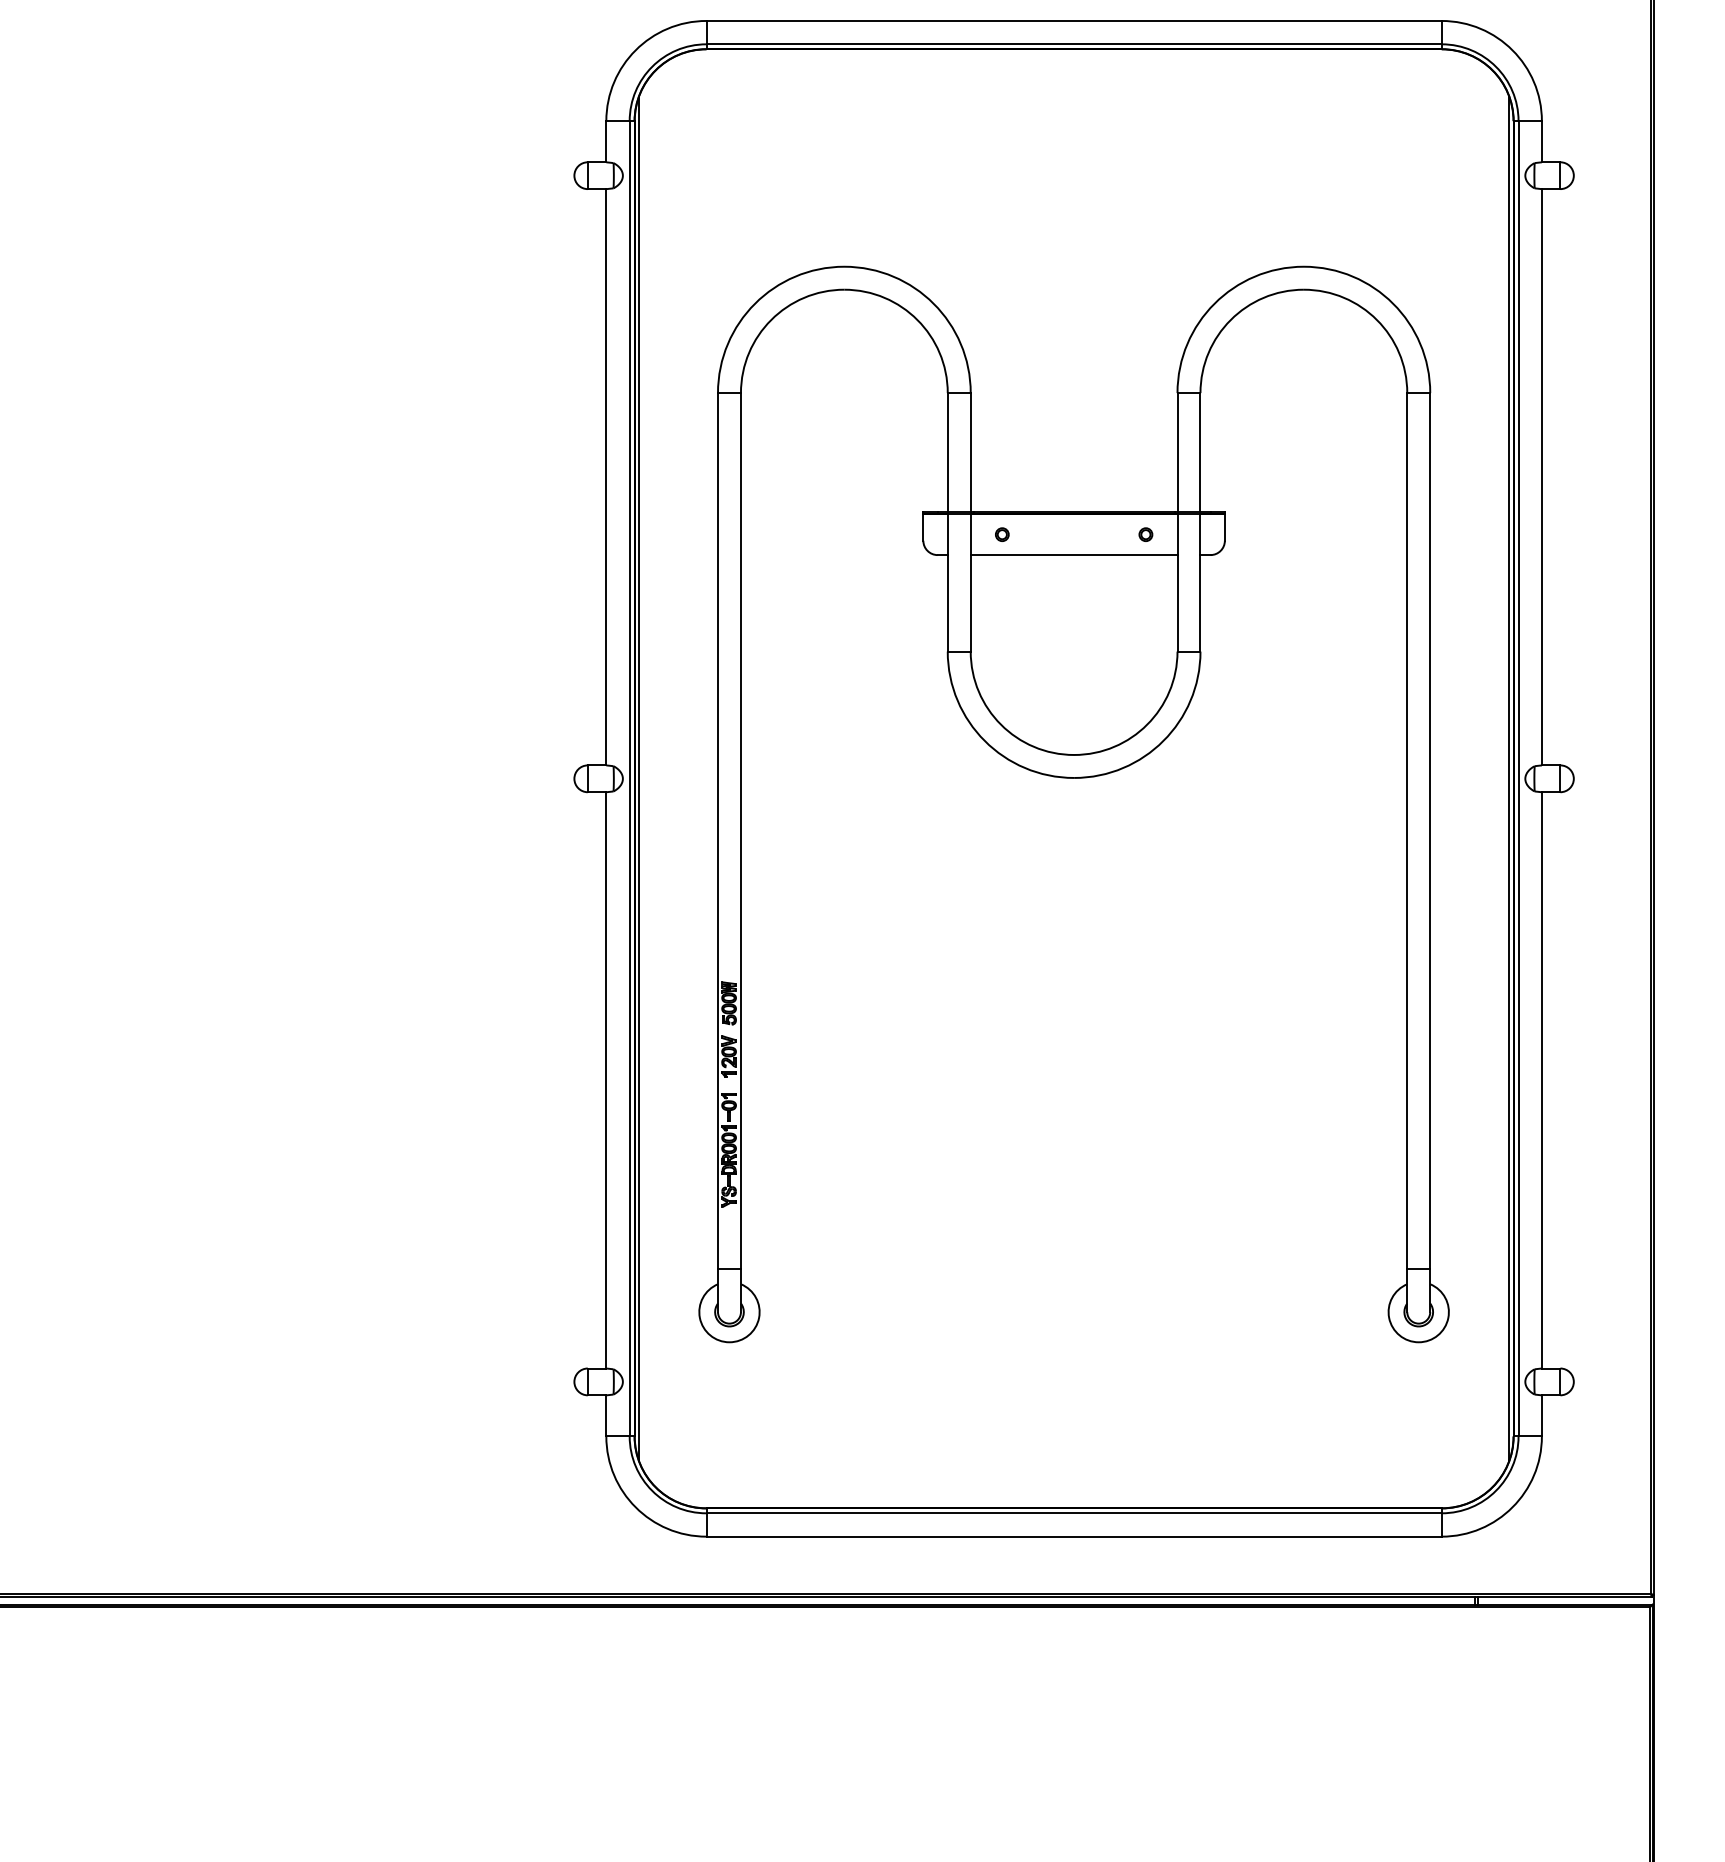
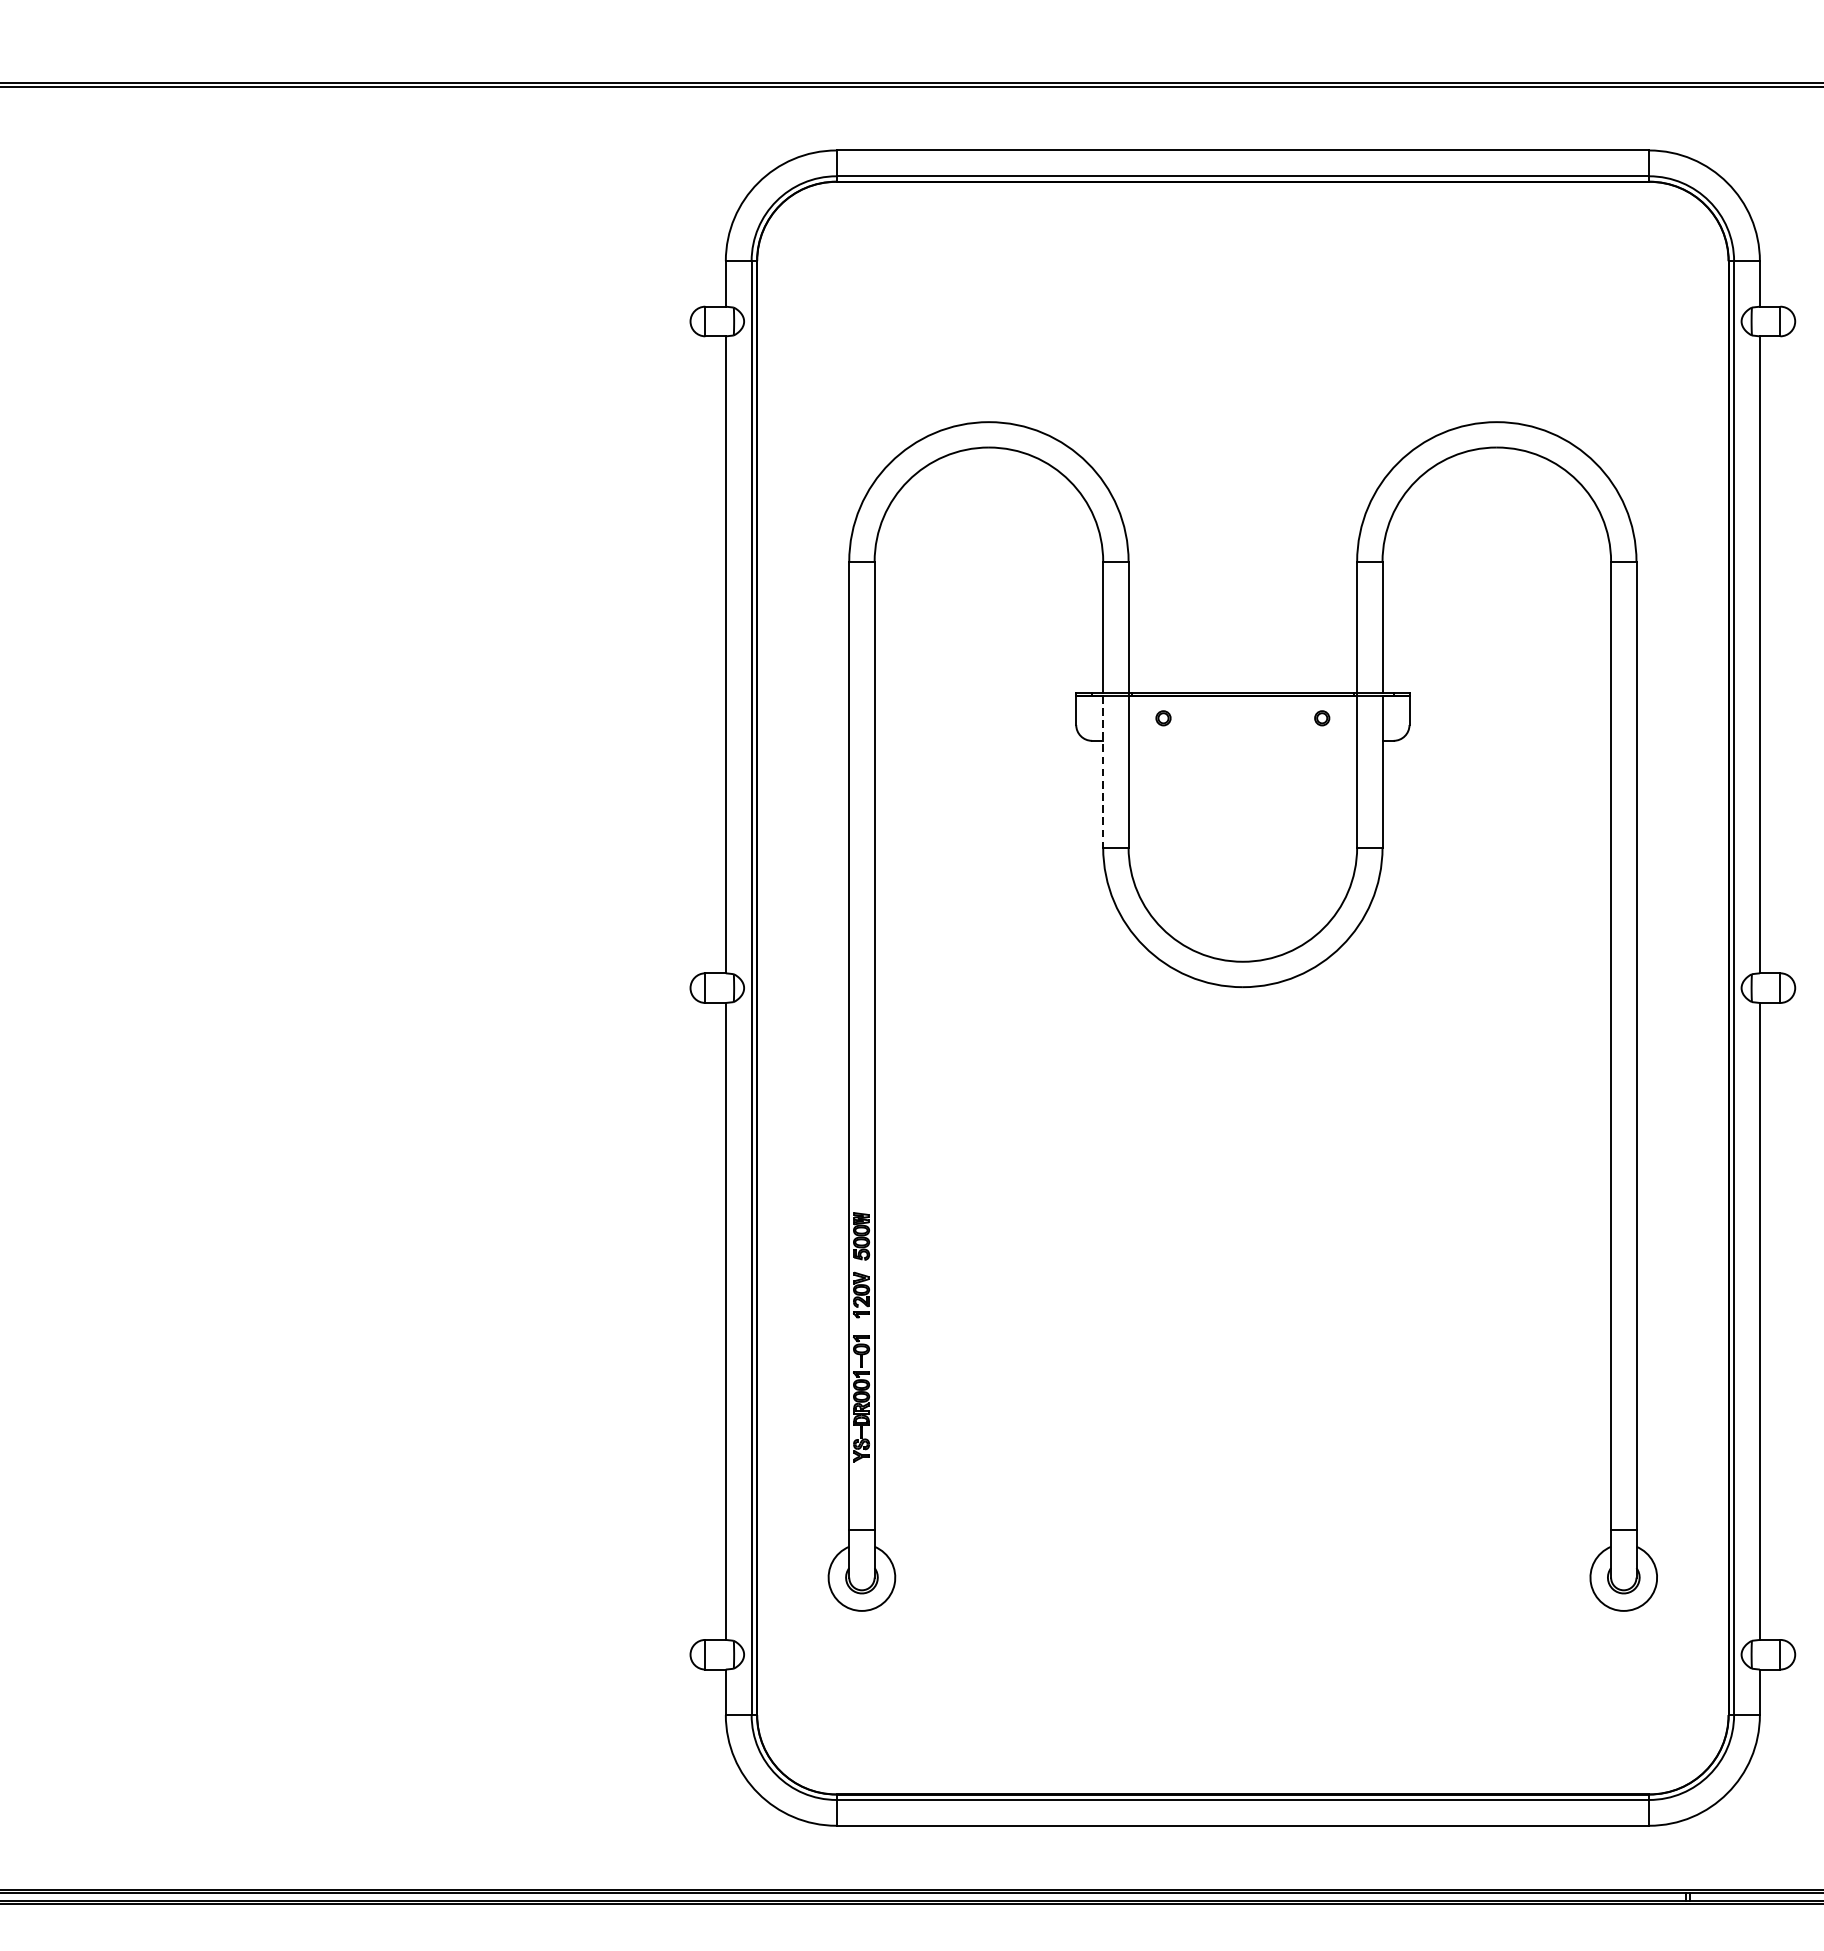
line: (1073, 555) -> (1242, 741), removed
line: (947, 582) -> (1102, 771), solid -> dashed
line: (639, 778) -> (762, 987), removed
line: (1509, 778) -> (1724, 987), removed

